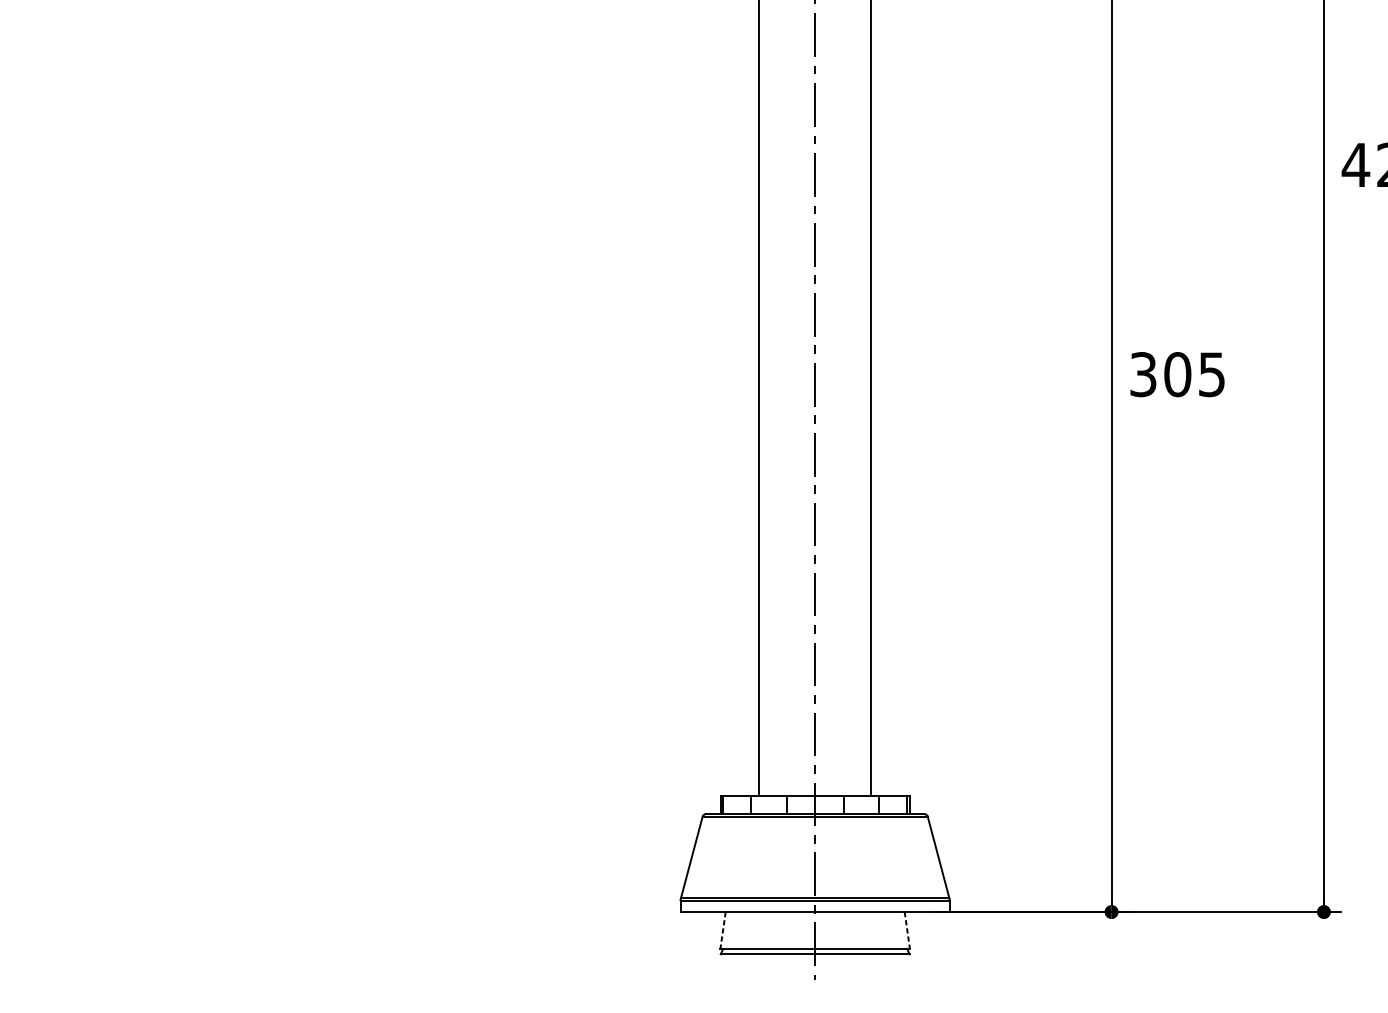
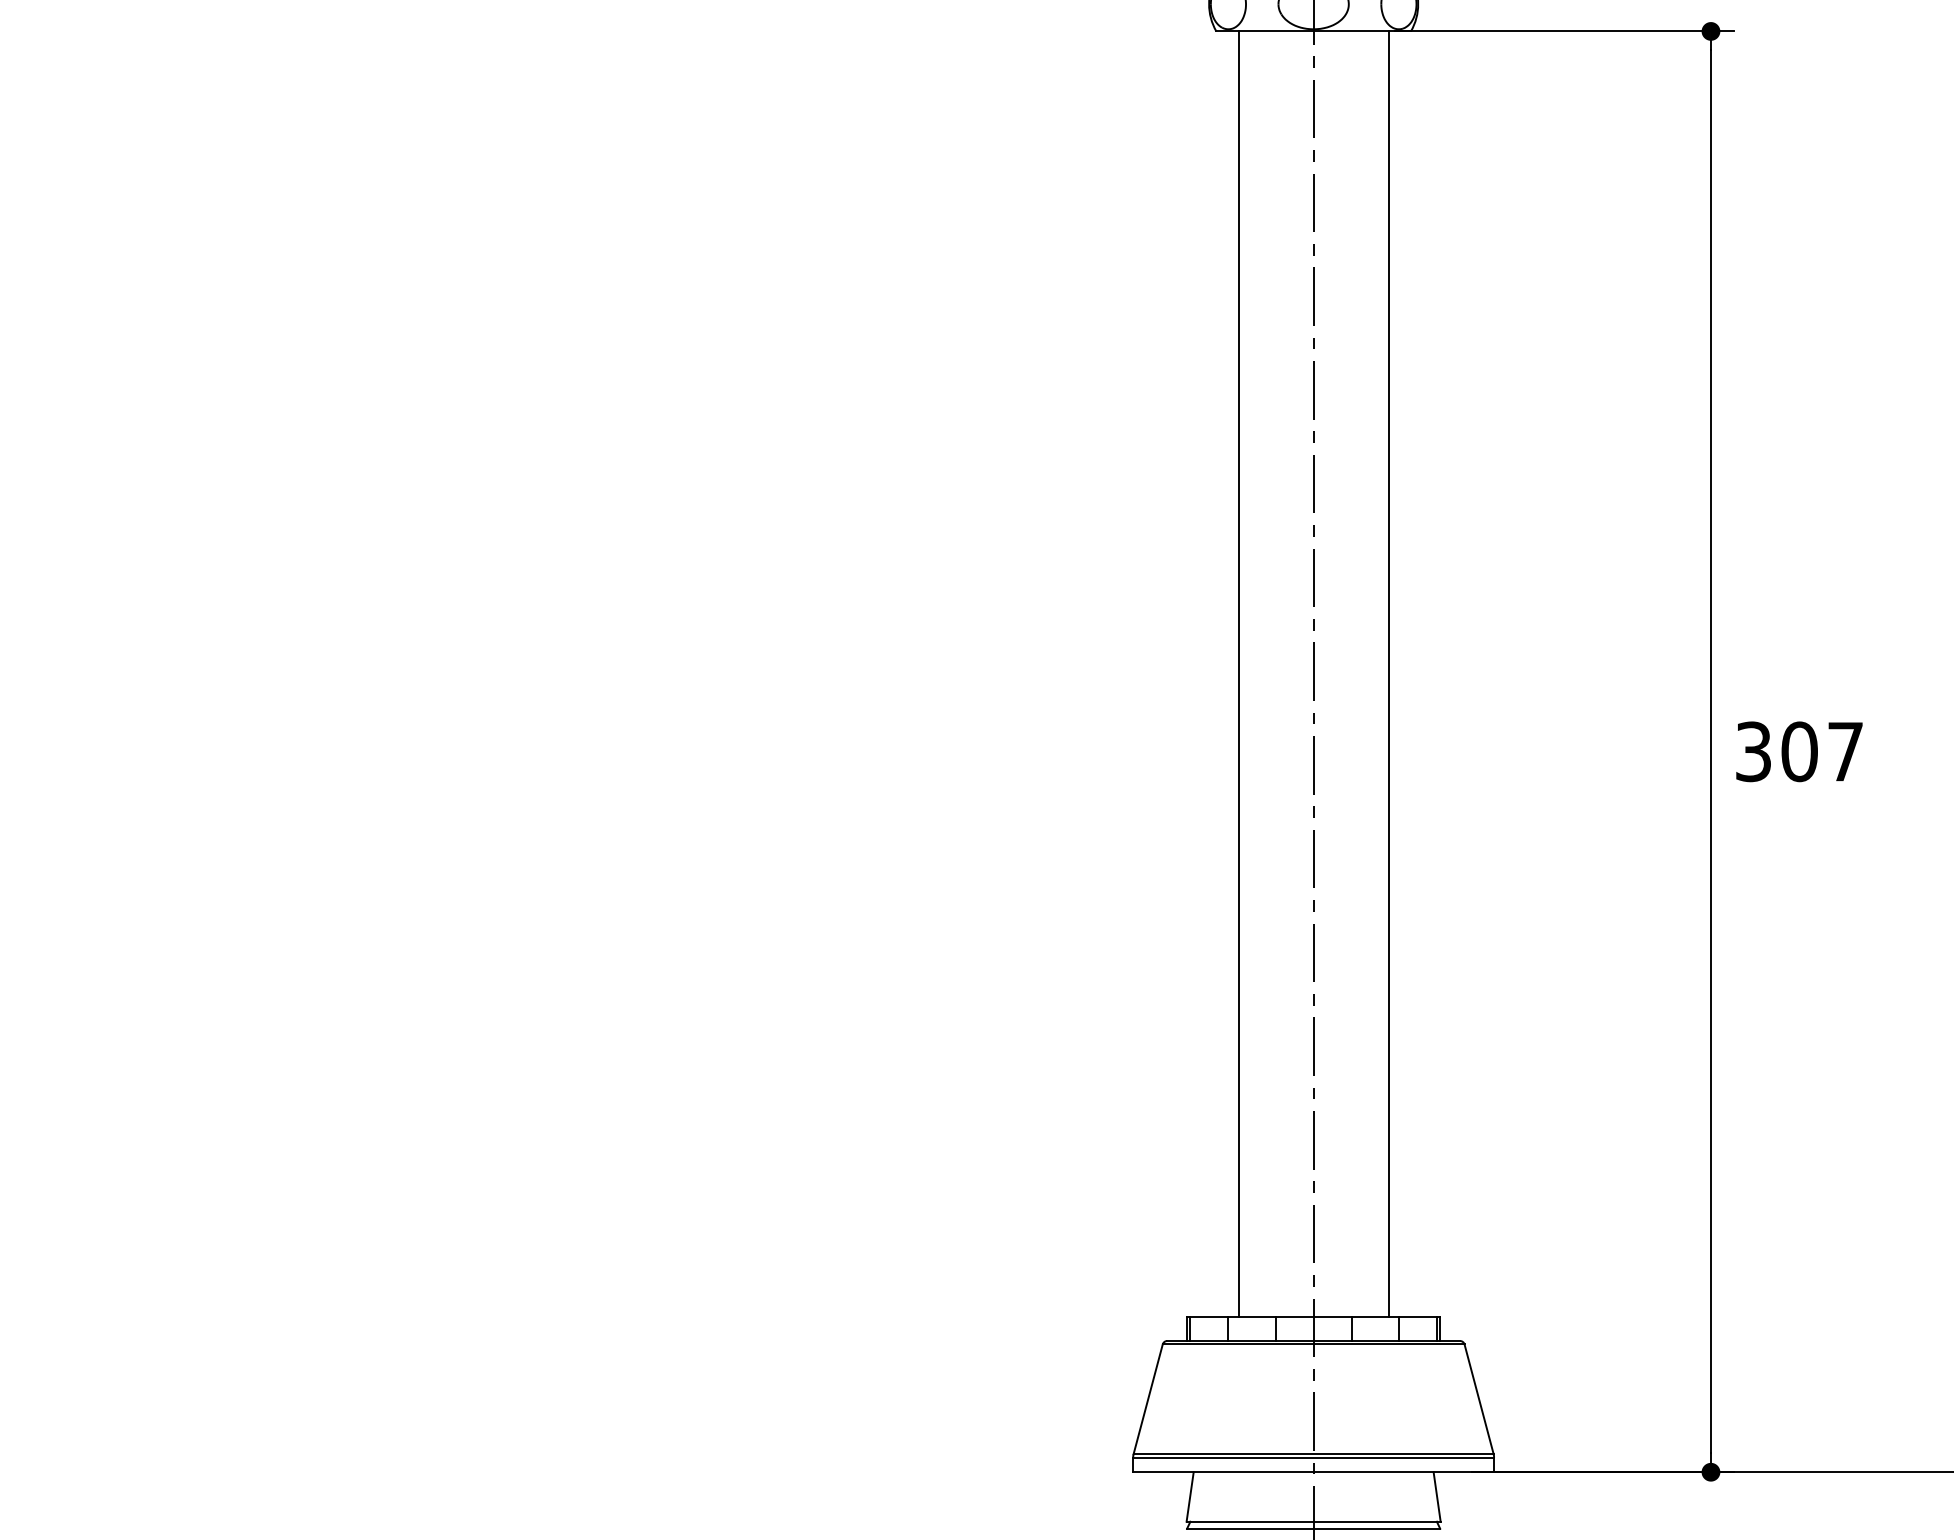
text: (1211, 375) -> (1845, 752), 305 -> 307
line: (723, 930) -> (1190, 1497), dashed -> solid
line: (907, 930) -> (1437, 1496), dashed -> solid

